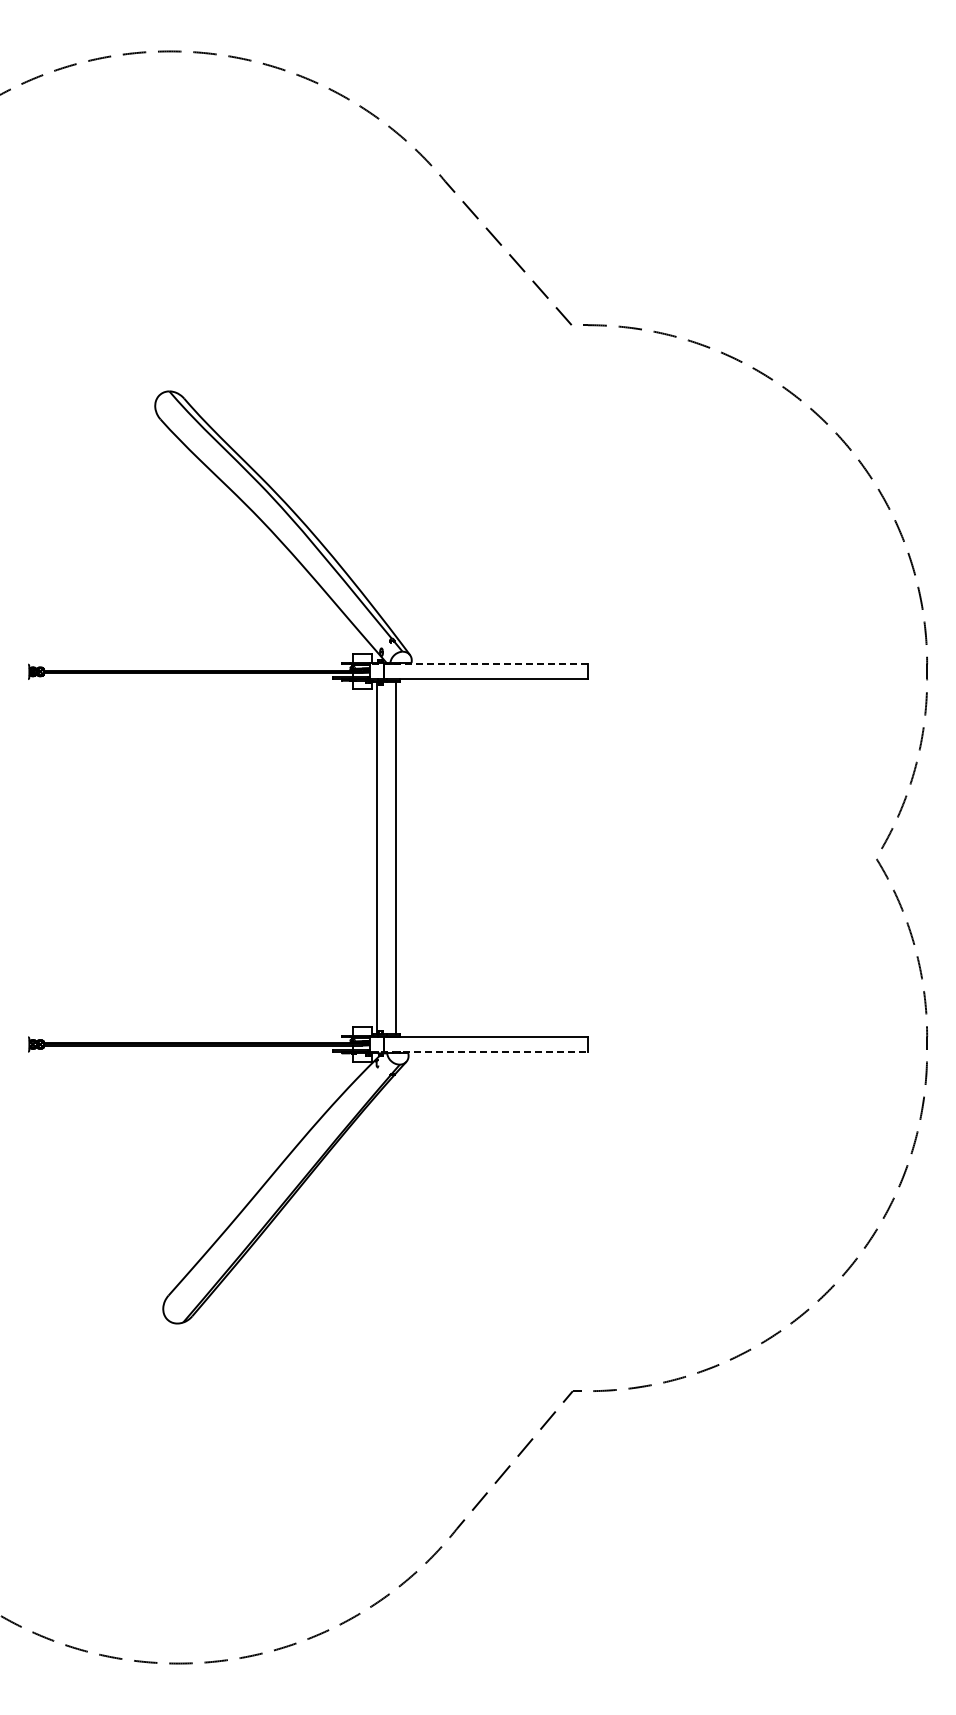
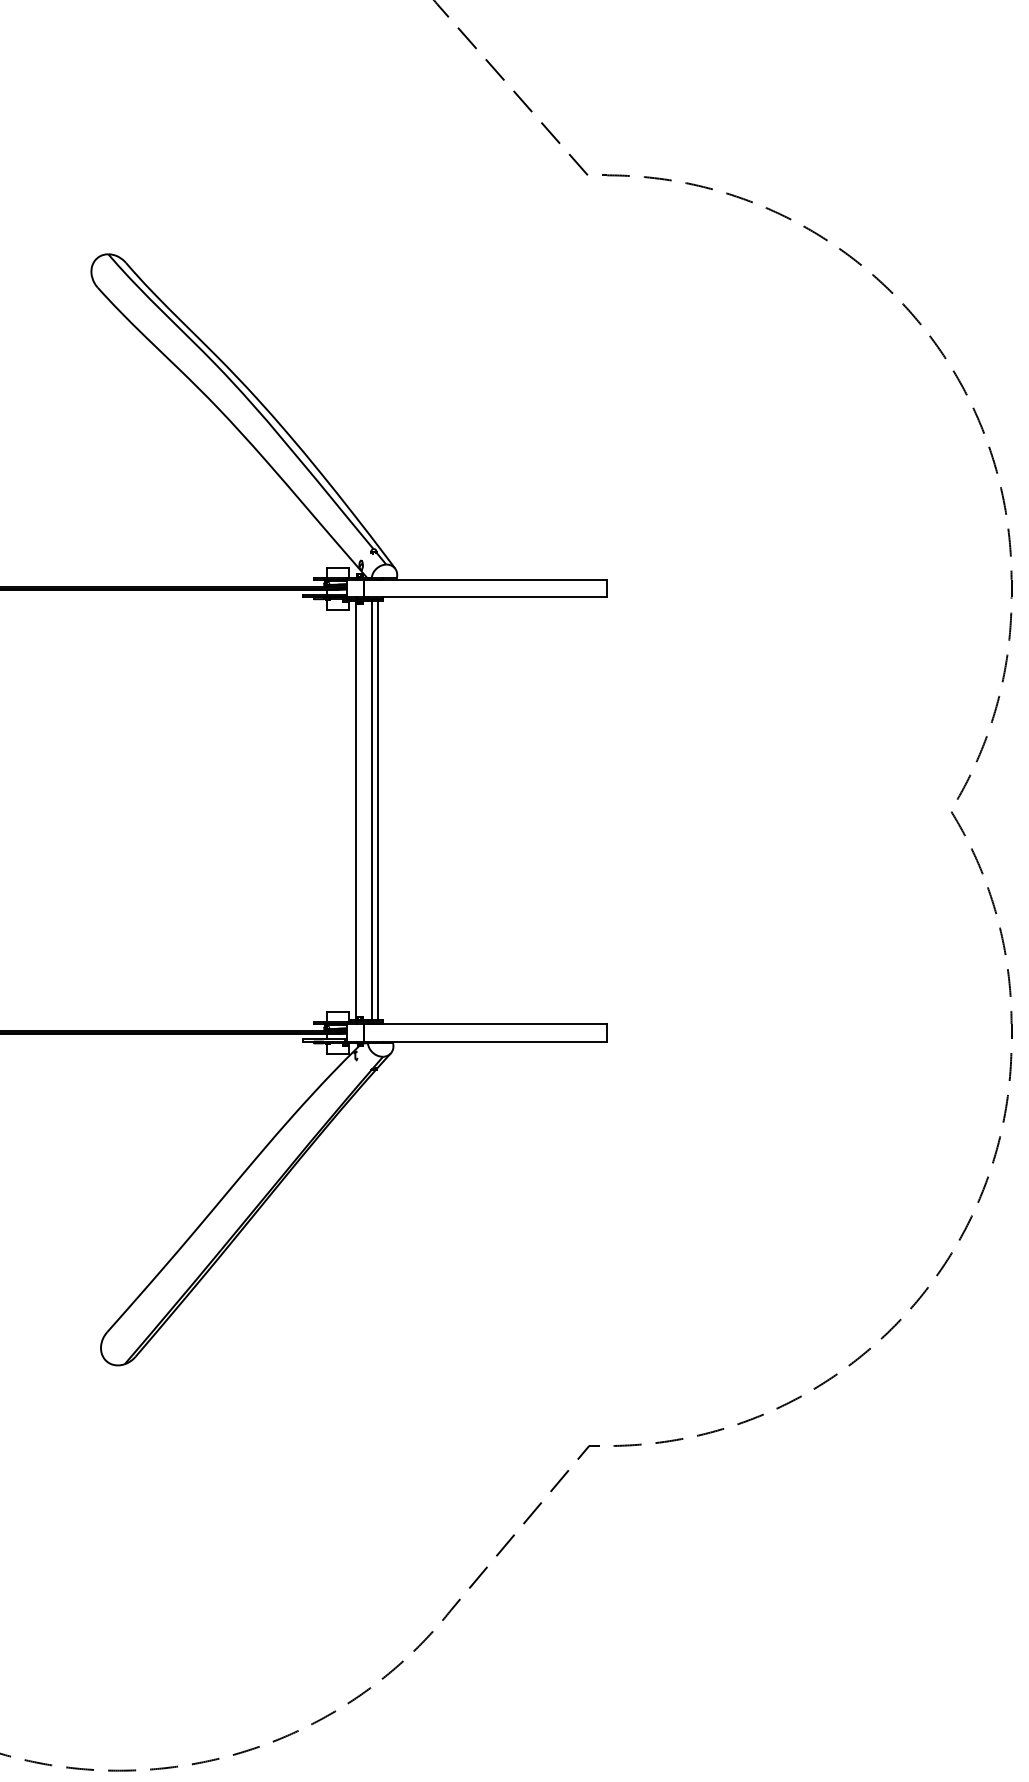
line: (478, 664) -> (476, 579), dashed -> solid
line: (390, 858) -> (371, 811), added
line: (478, 1051) -> (476, 1041), dashed -> solid

